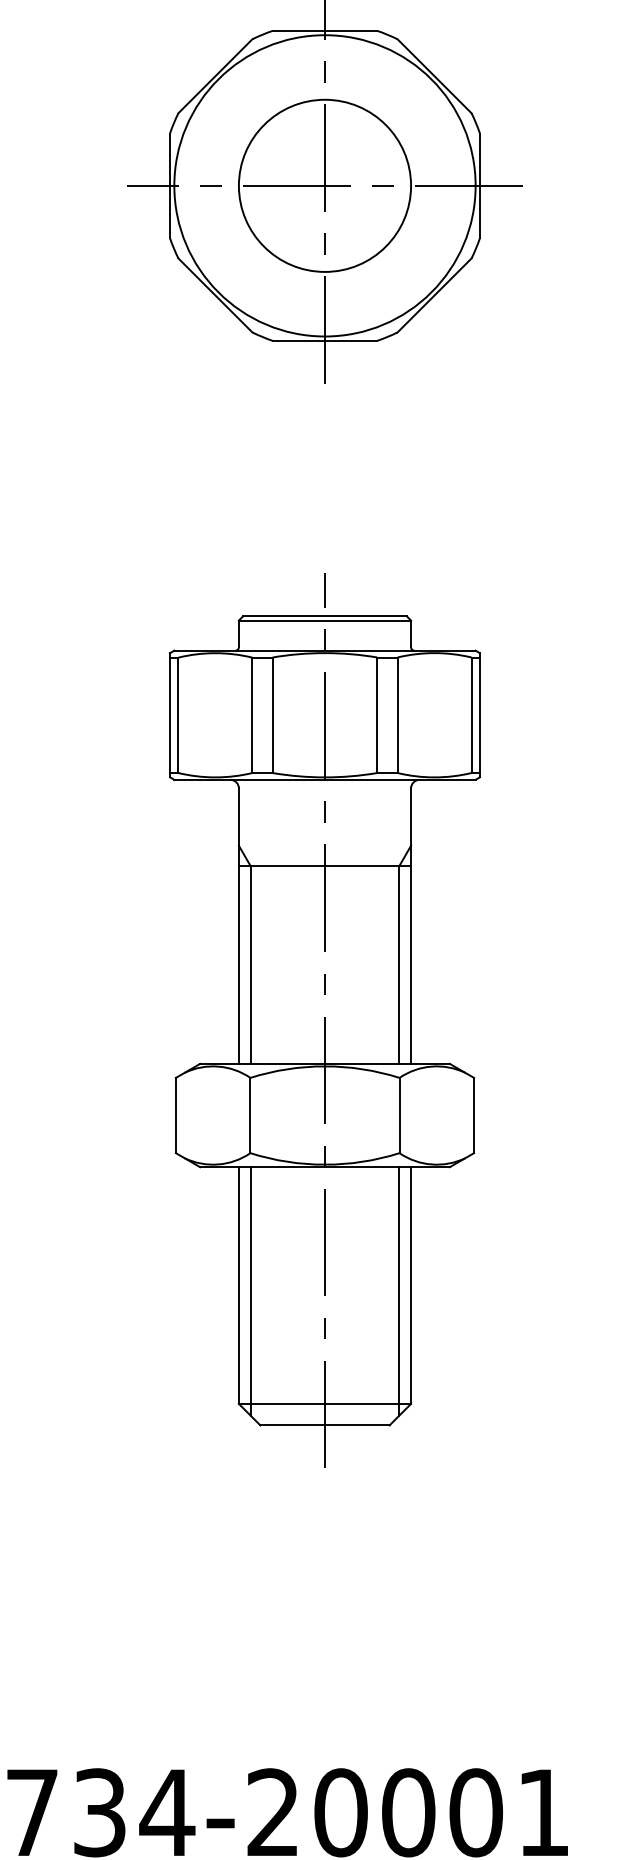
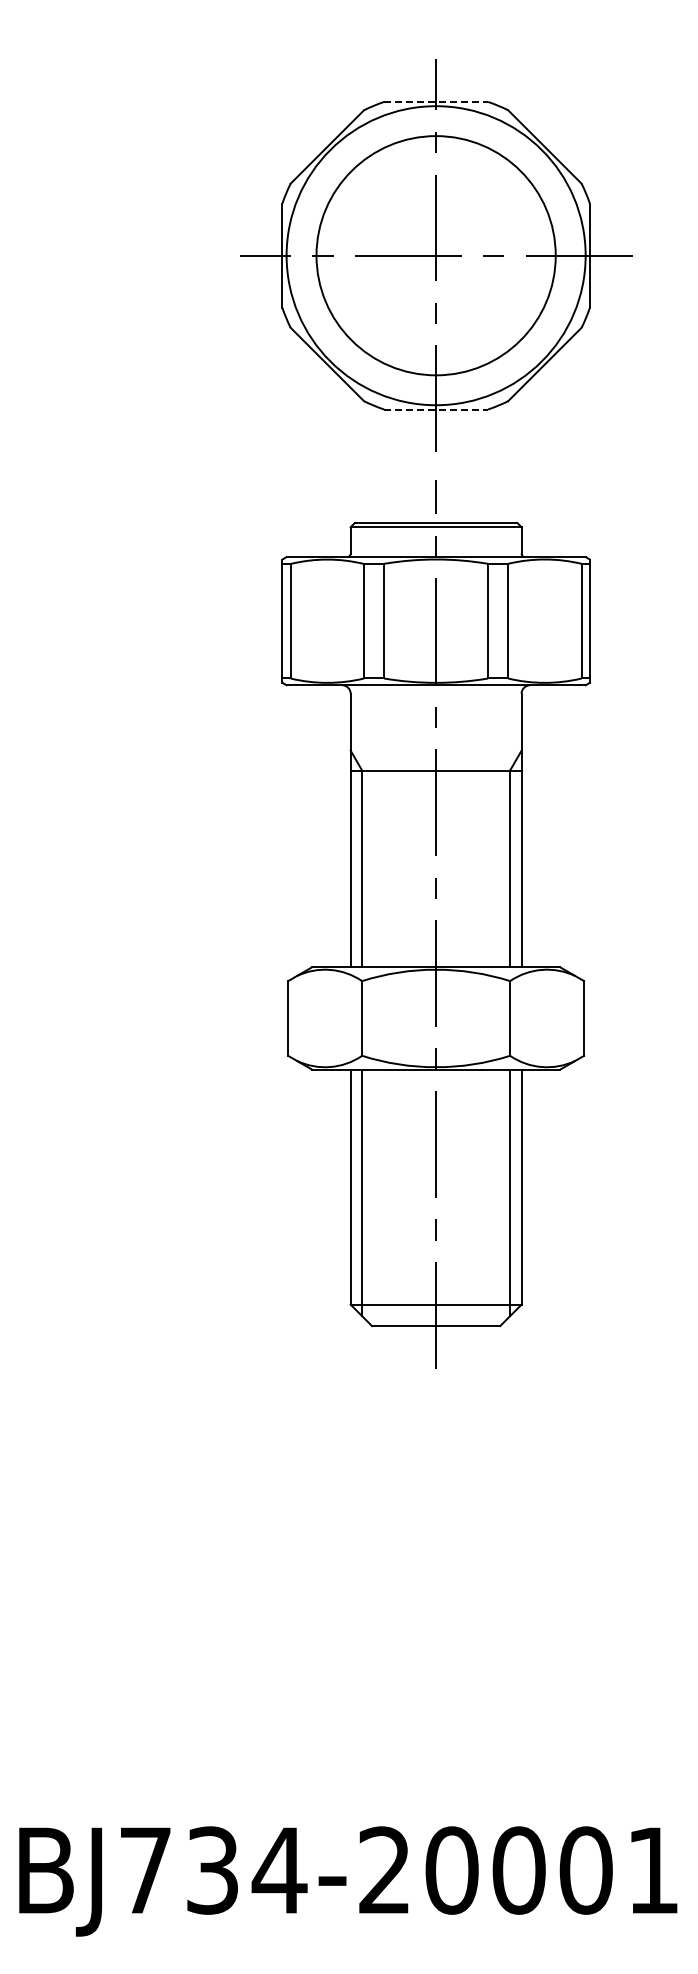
line: (325, 30) -> (436, 101), solid -> dashed
circle: (324, 185) -> (435, 255), size x1.4
line: (325, 340) -> (436, 409), solid -> dashed
part: (324, 1020) -> (435, 924), moved

